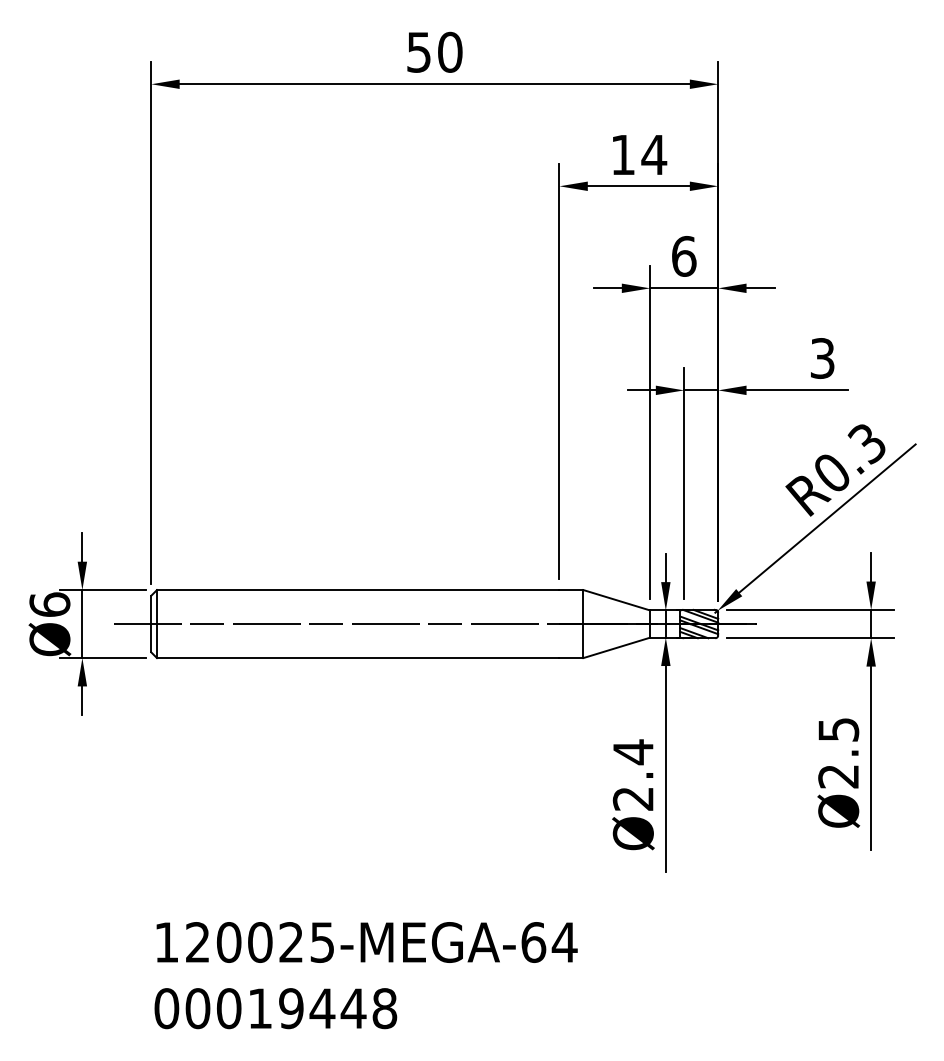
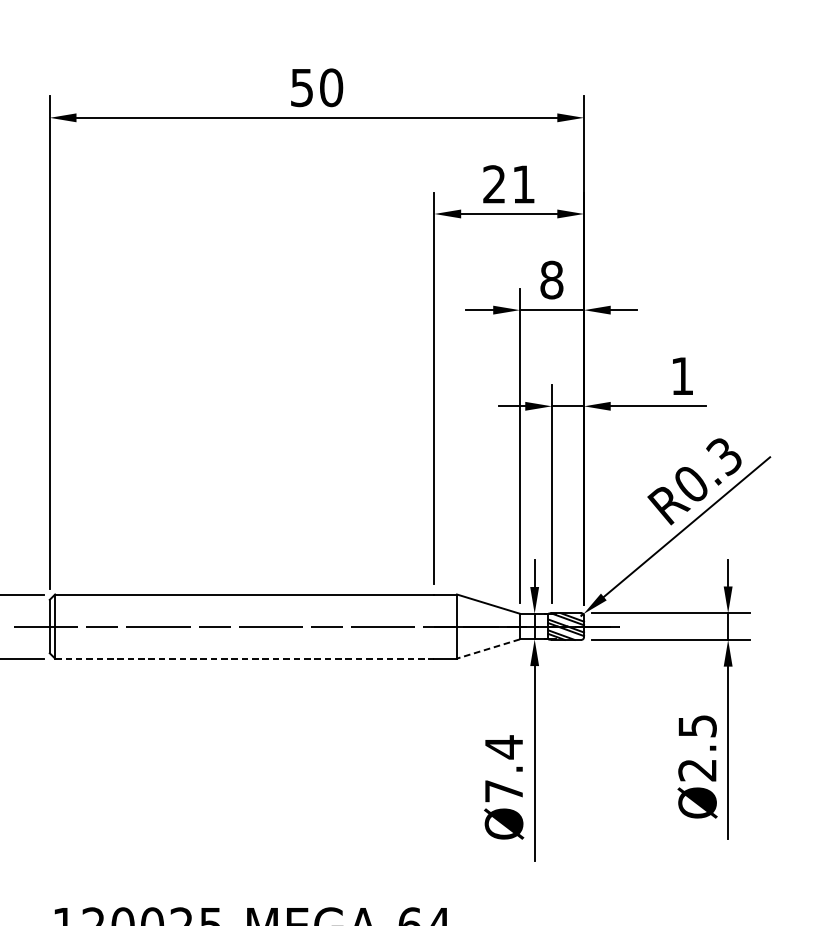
text: (639, 154) -> (509, 184), 14 -> 21
text: (684, 256) -> (552, 280), 6 -> 8
text: (822, 358) -> (682, 376), 3 -> 1
line: (616, 647) -> (488, 648), solid -> dashed
line: (358, 658) -> (245, 659), solid -> dashed
text: (632, 798) -> (503, 790), Ø2.4 -> Ø7.4

